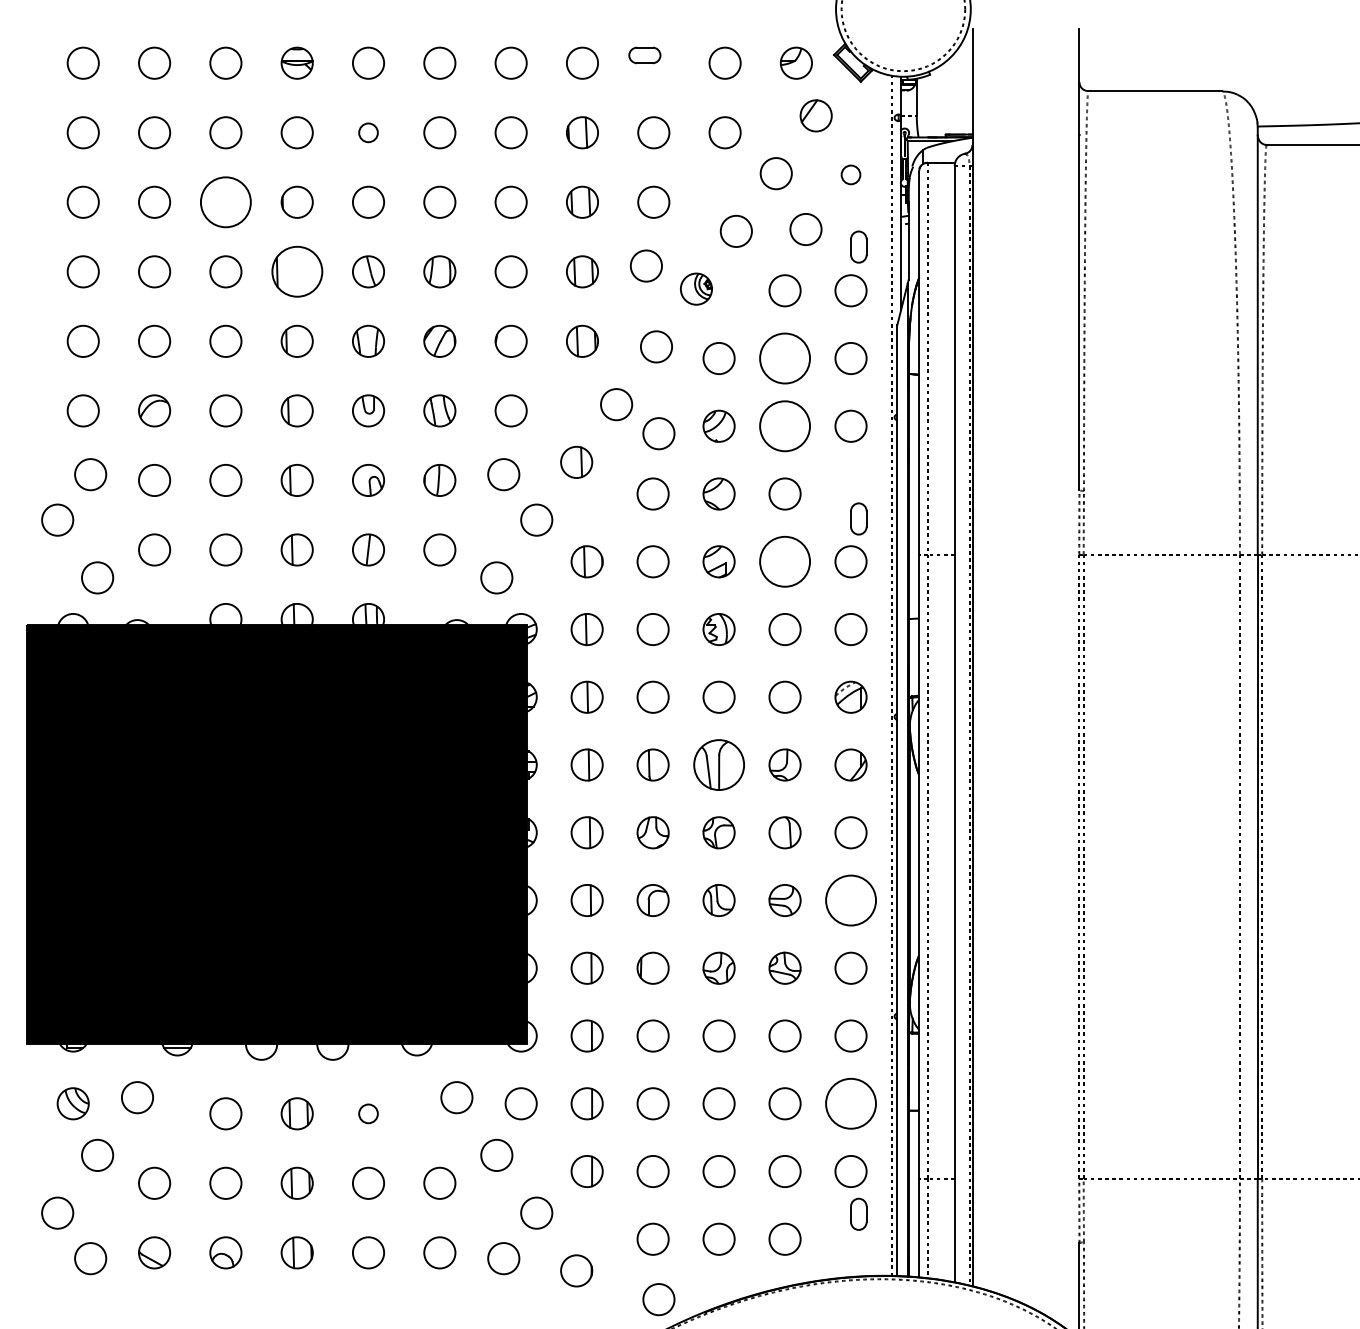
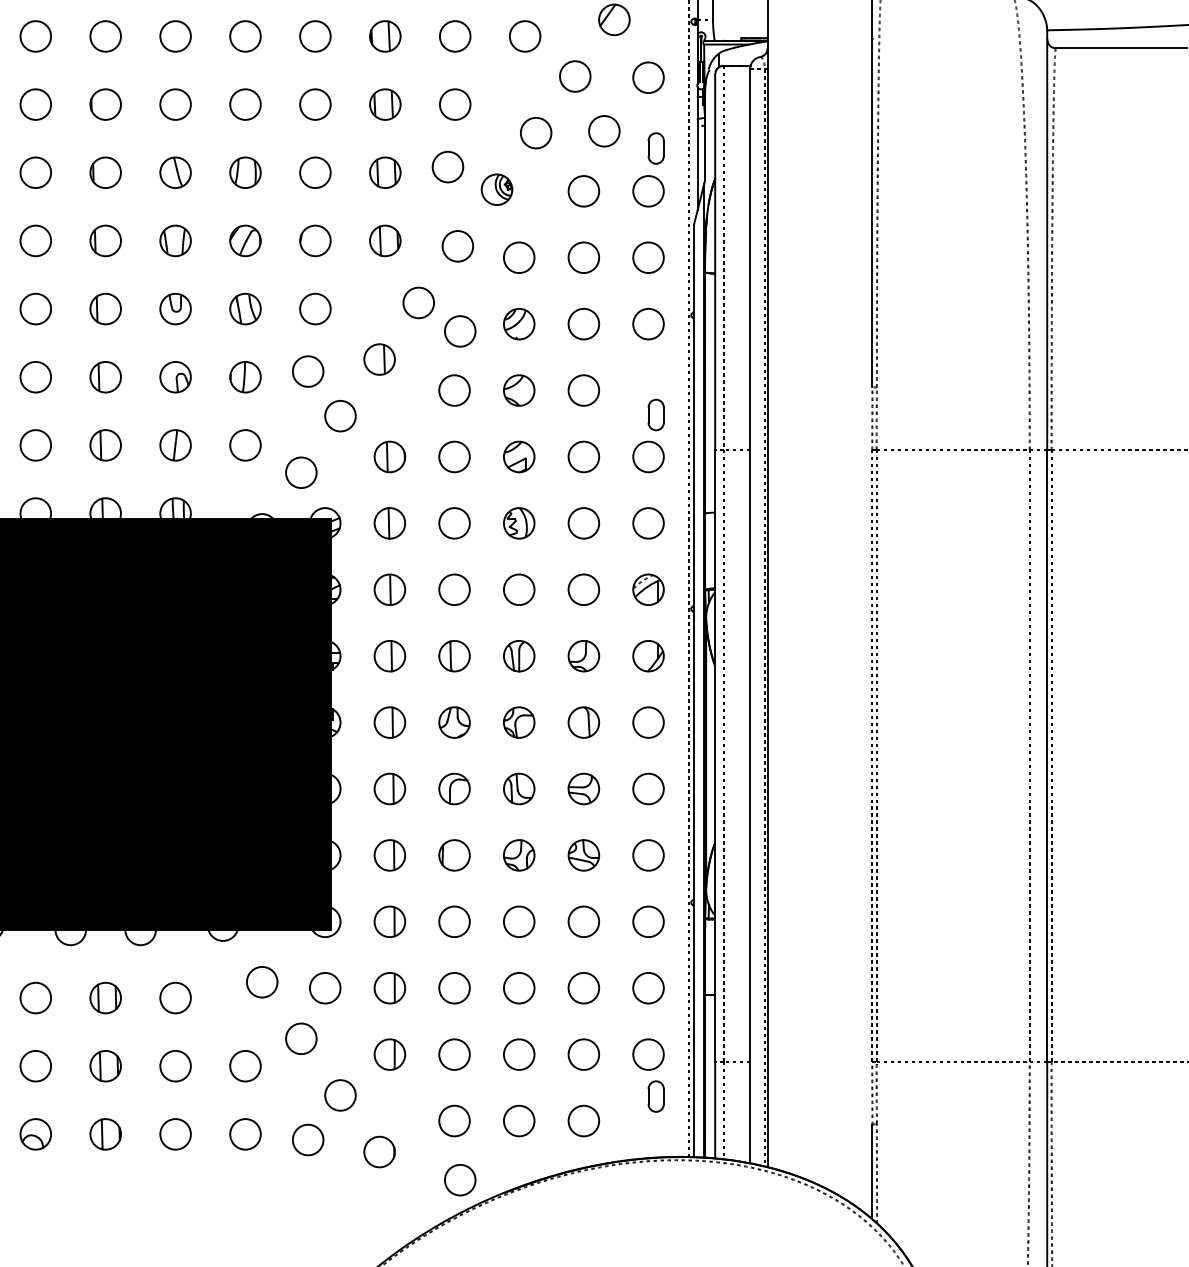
circle: (368, 132) -> (175, 36), size x1.67
circle: (850, 174) -> (648, 77), size x1.67
circle: (225, 201) -> (35, 103), size x0.62
part: (296, 271) -> (104, 172), size x0.62
circle: (784, 358) -> (583, 257), size x0.62
circle: (784, 425) -> (583, 323), size x0.62
circle: (784, 561) -> (583, 456), size x0.62
part: (718, 764) -> (518, 655), size x0.62
circle: (850, 900) -> (648, 788), size x0.62
circle: (850, 1103) -> (648, 987), size x0.62
circle: (368, 1113) -> (175, 997), size x1.67

